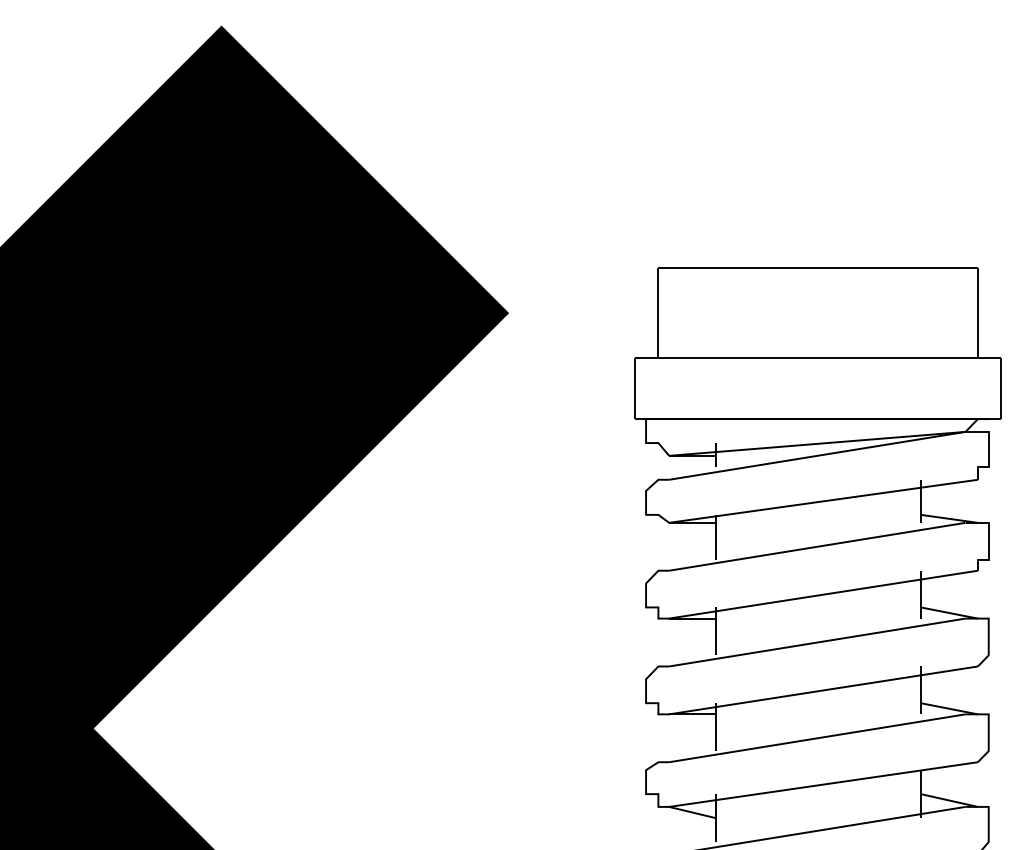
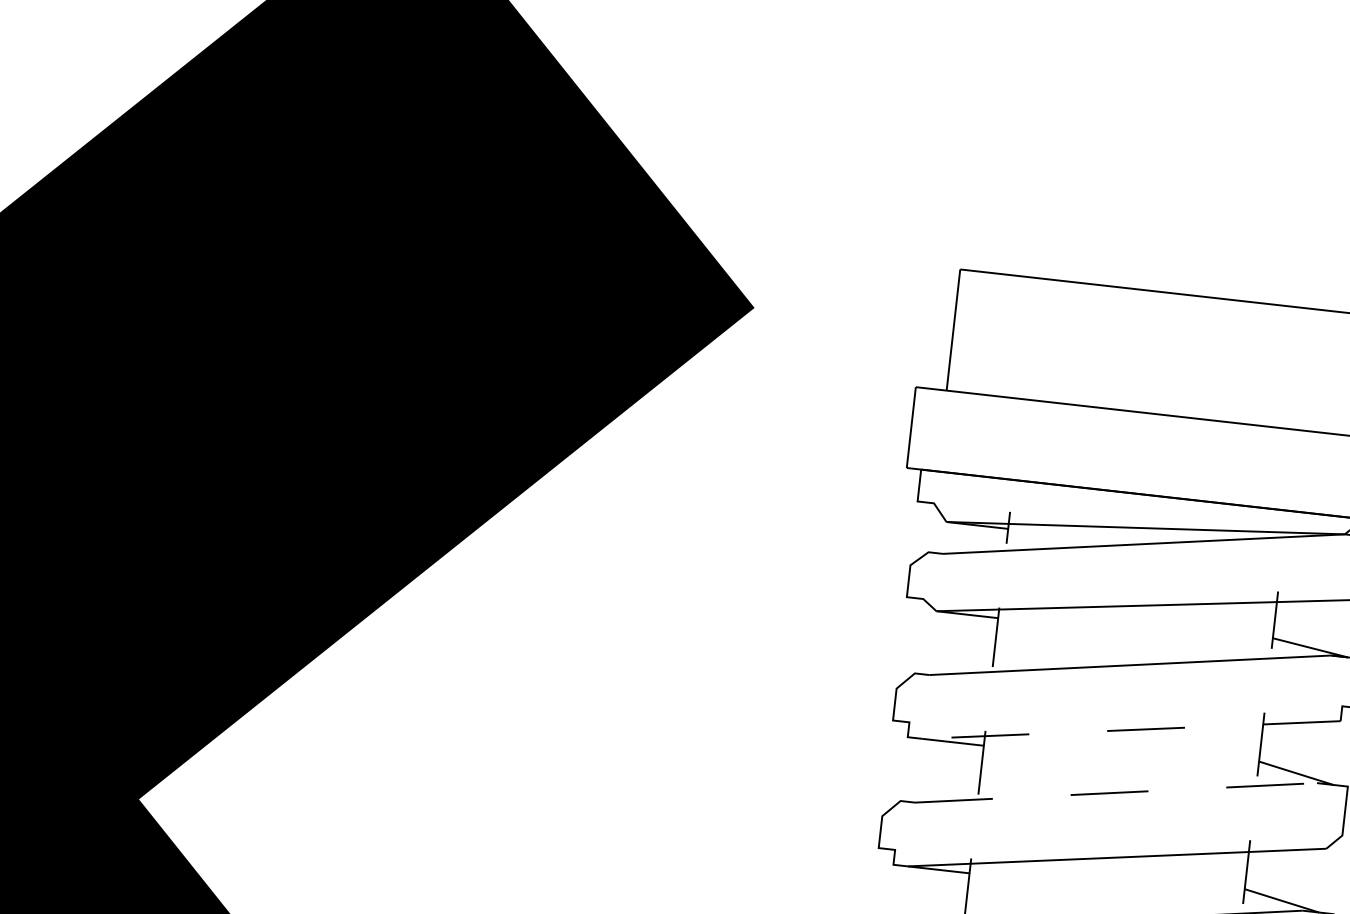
line: (823, 594) -> (1131, 729), solid -> dashed
line: (817, 642) -> (1116, 792), solid -> dashed

